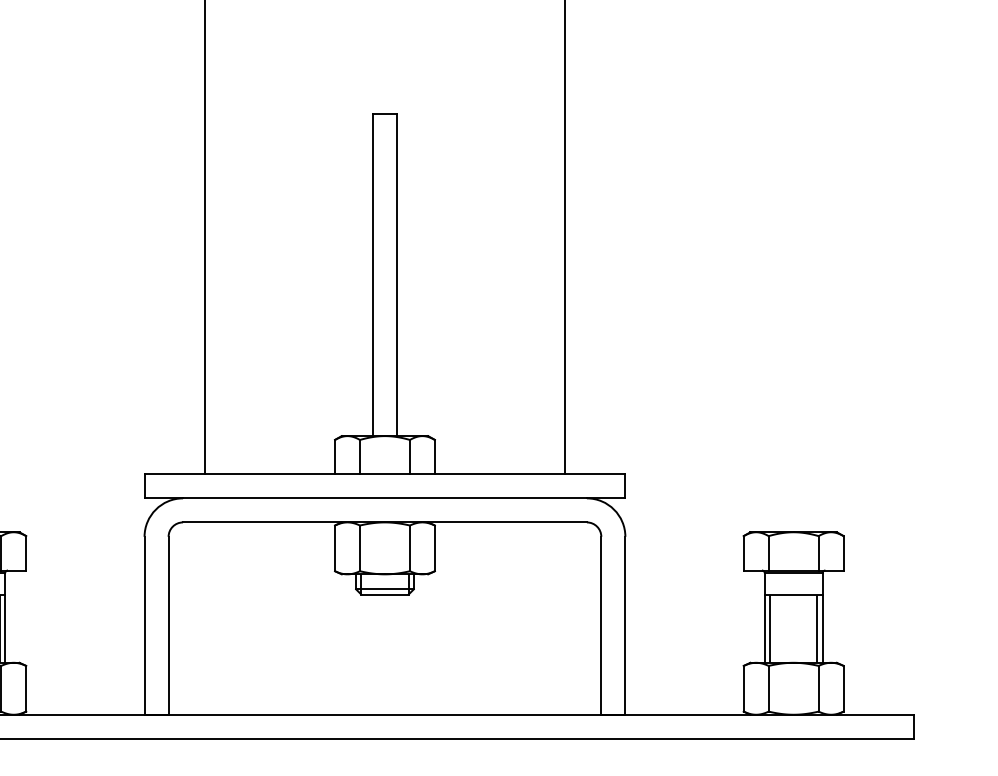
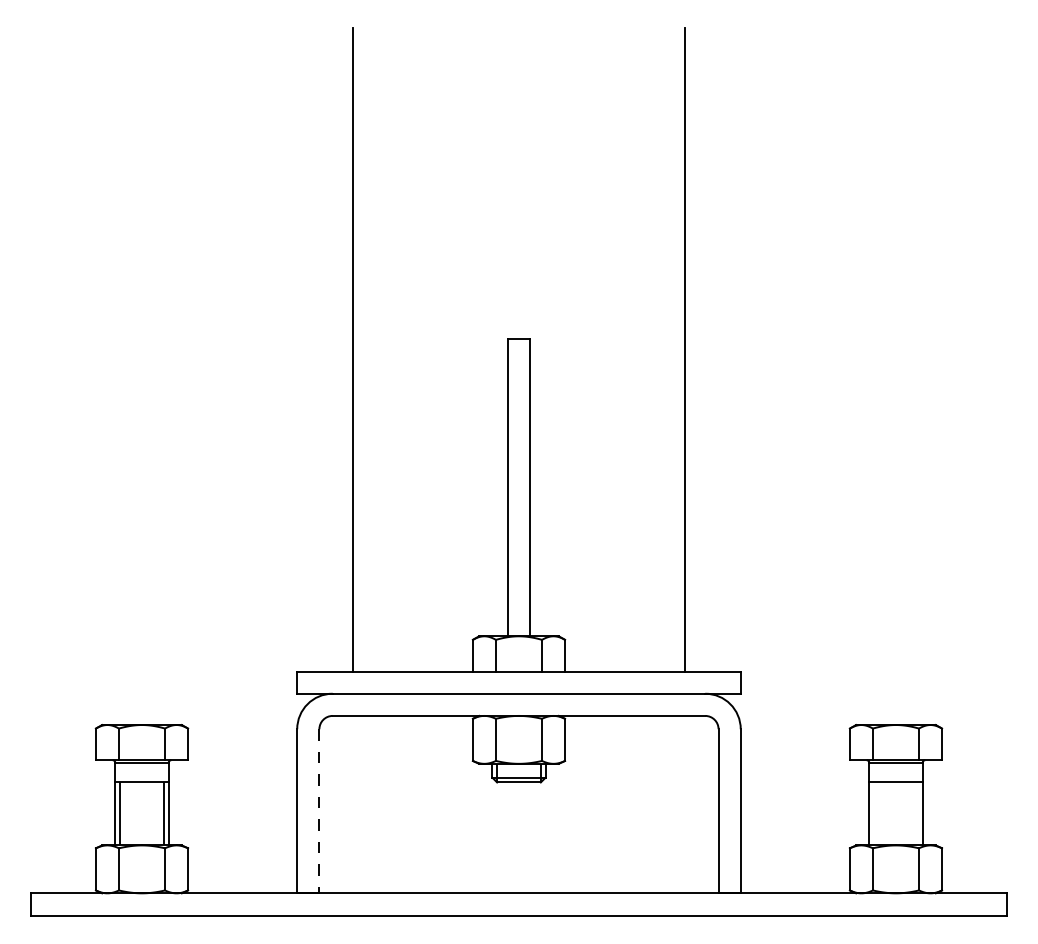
line: (168, 626) -> (319, 811), solid -> dashed
line: (770, 628) -> (874, 813), removed
line: (816, 628) -> (917, 813), removed

